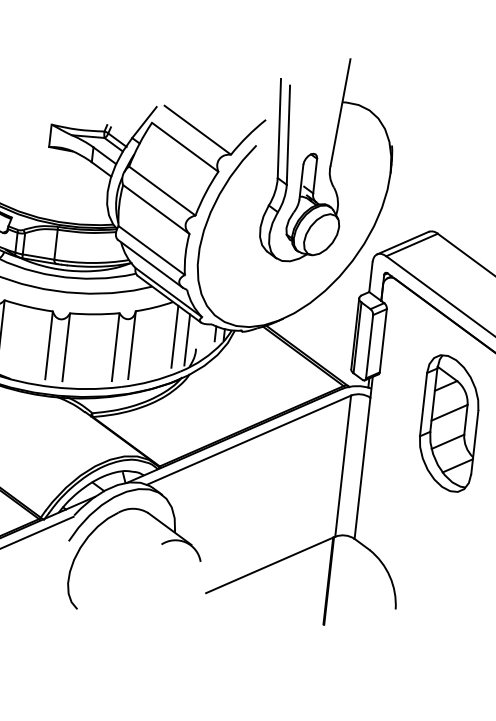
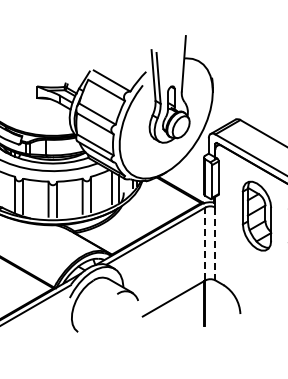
line: (343, 465) -> (205, 243), solid -> dashed
line: (362, 469) -> (215, 244), solid -> dashed

